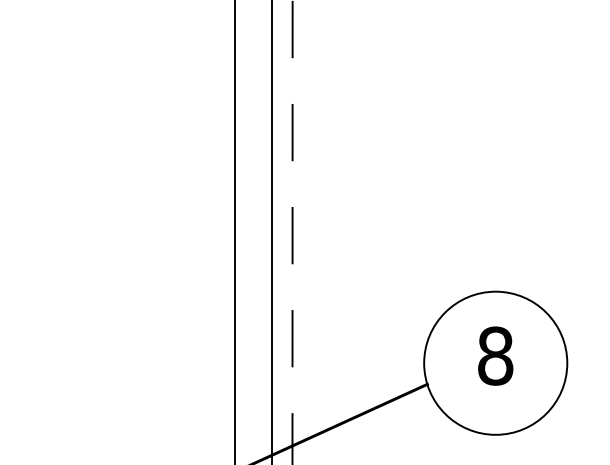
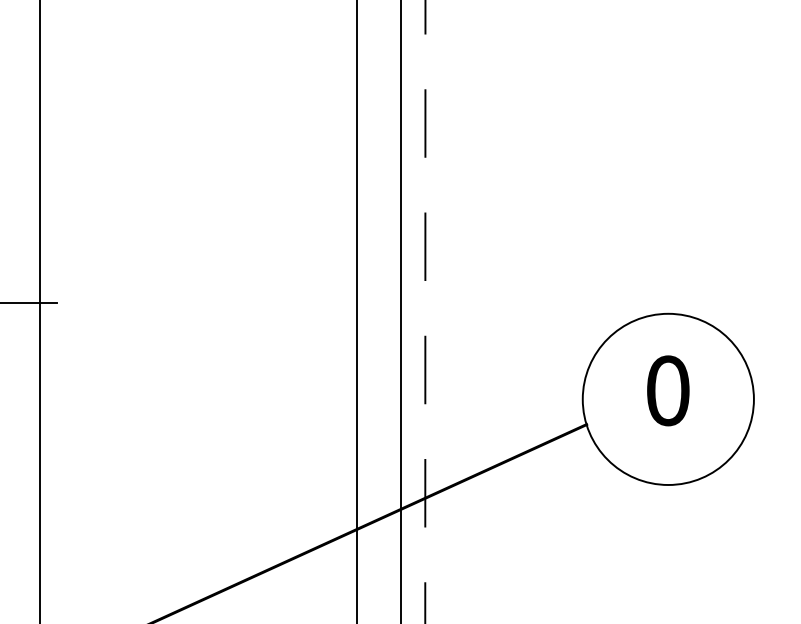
text: (495, 355) -> (668, 390), 8 -> 0

